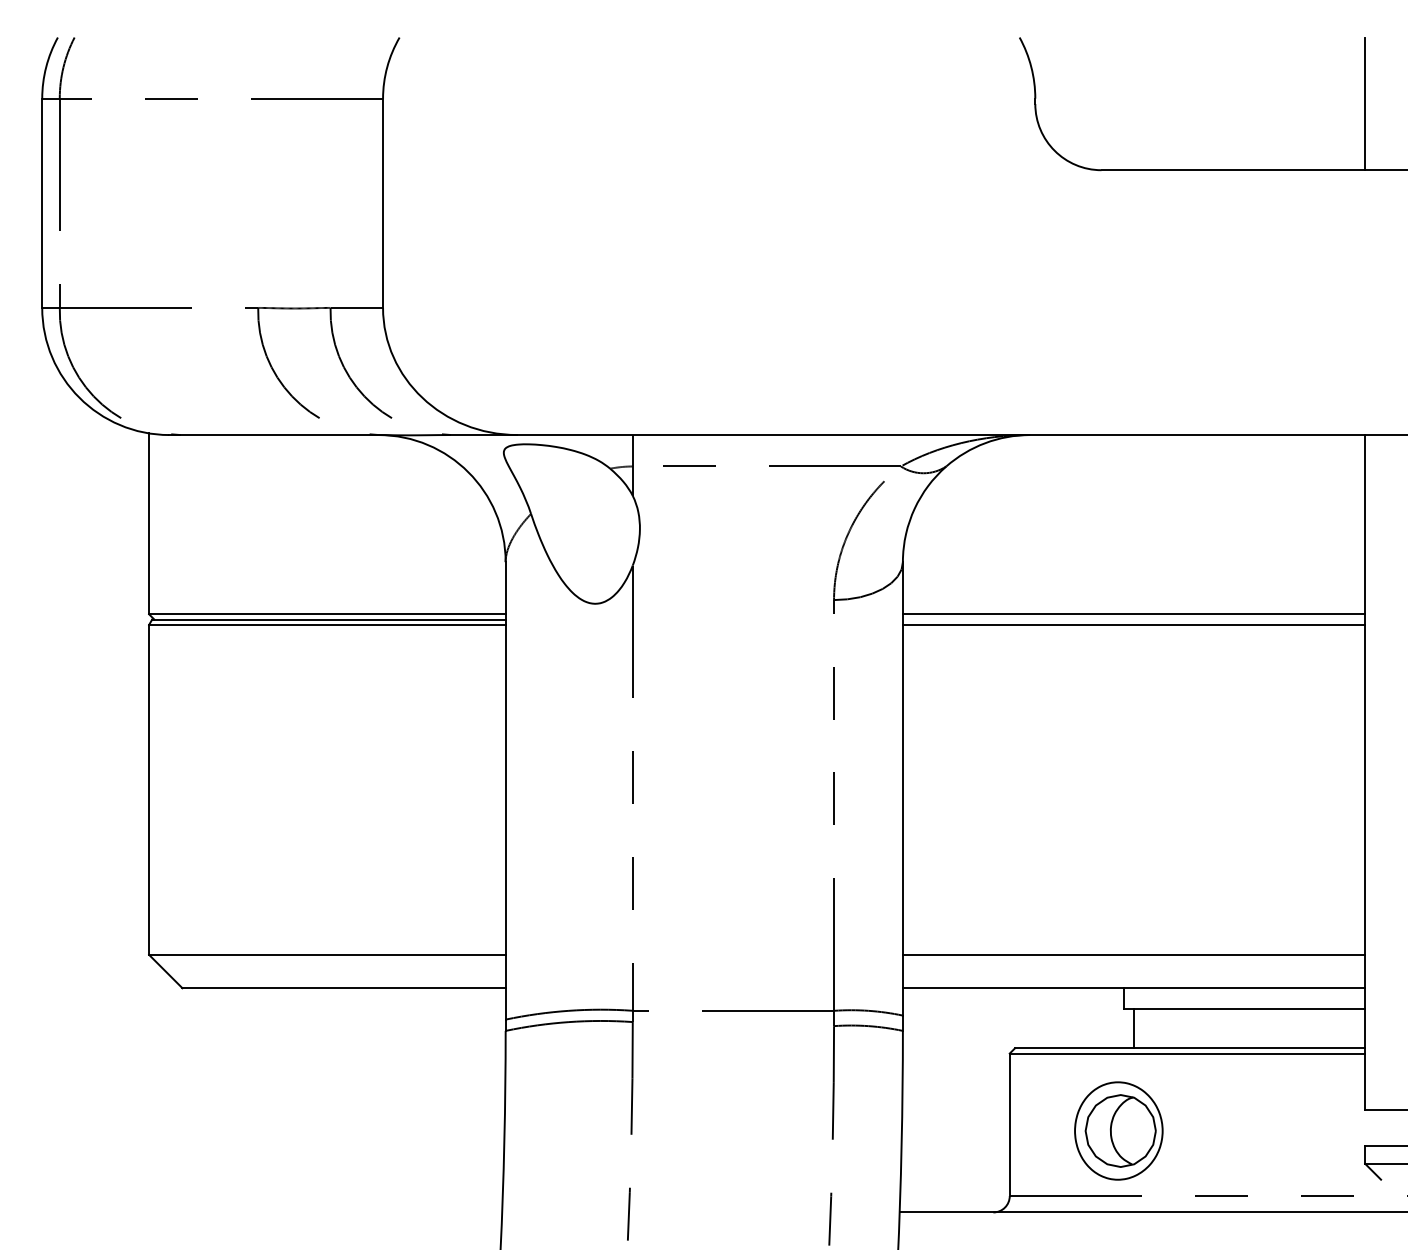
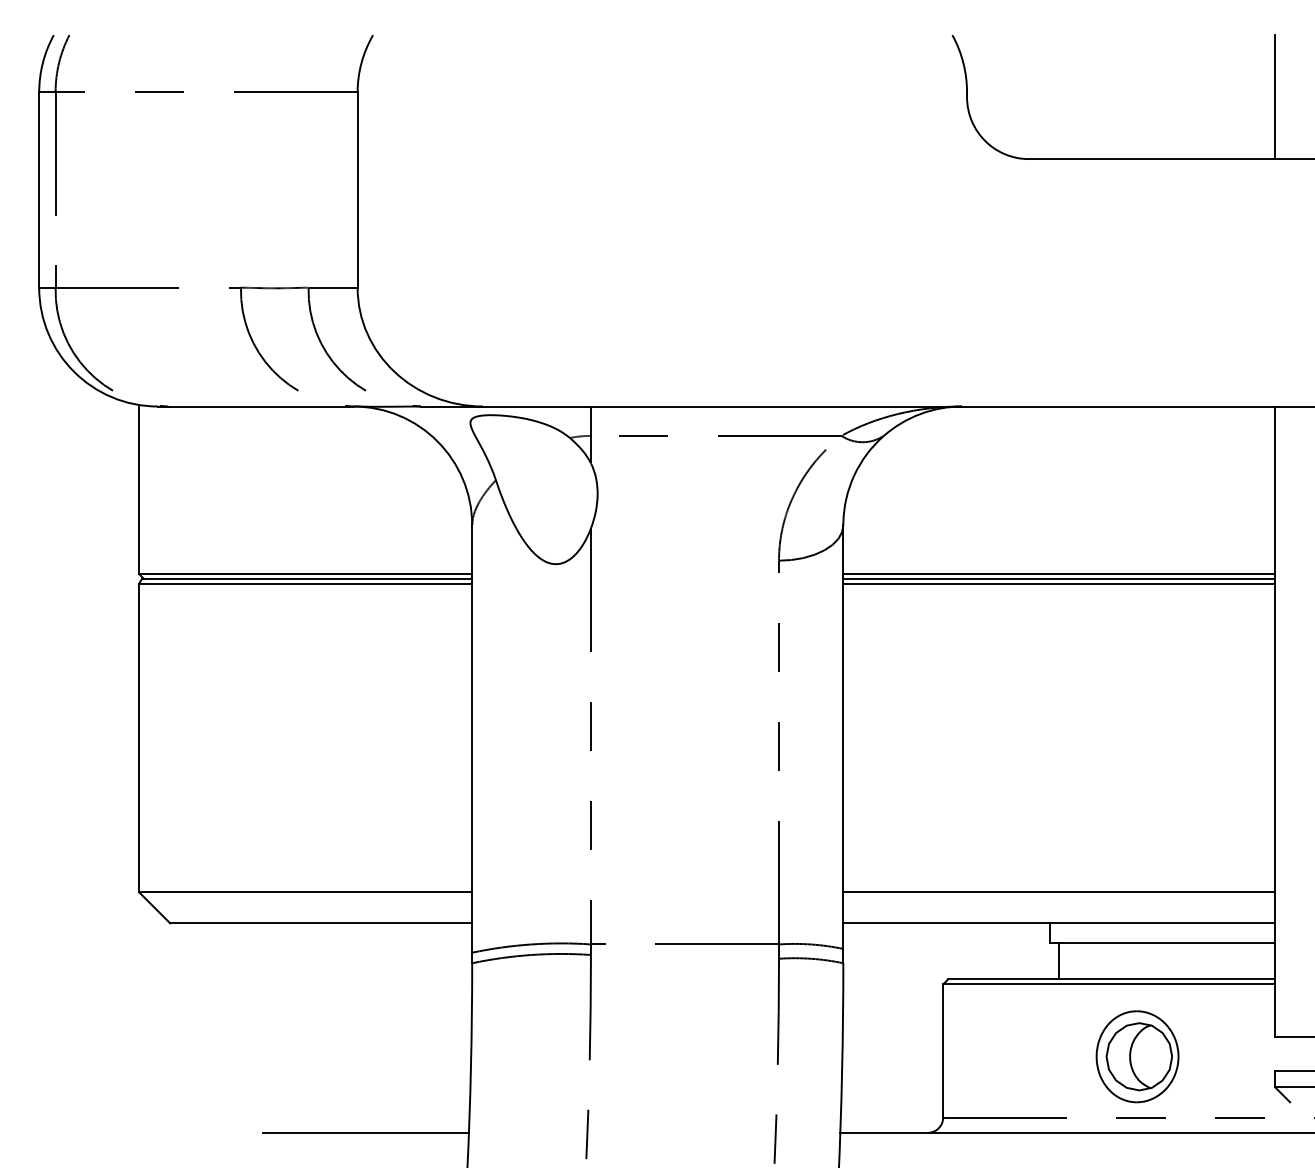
line: (1133, 619) -> (1058, 578), added
part: (1118, 1130) -> (1137, 1056), moved
line: (391, 1212) -> (365, 1132), added

